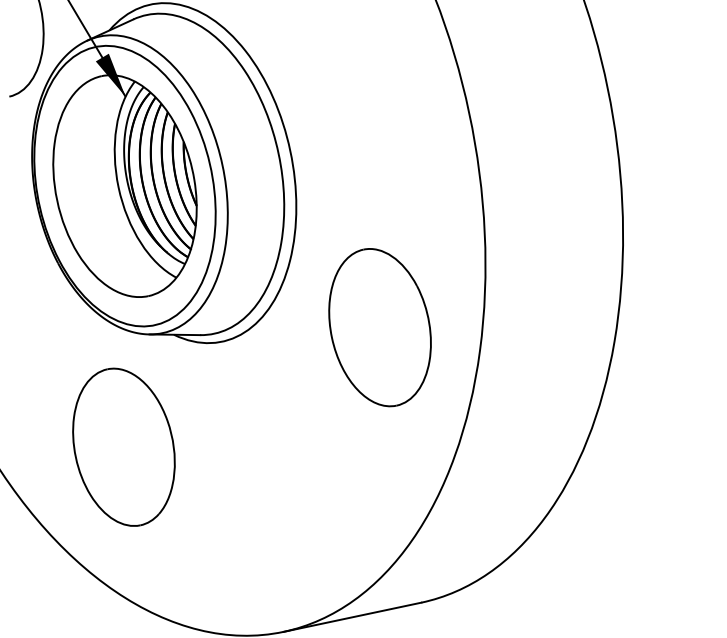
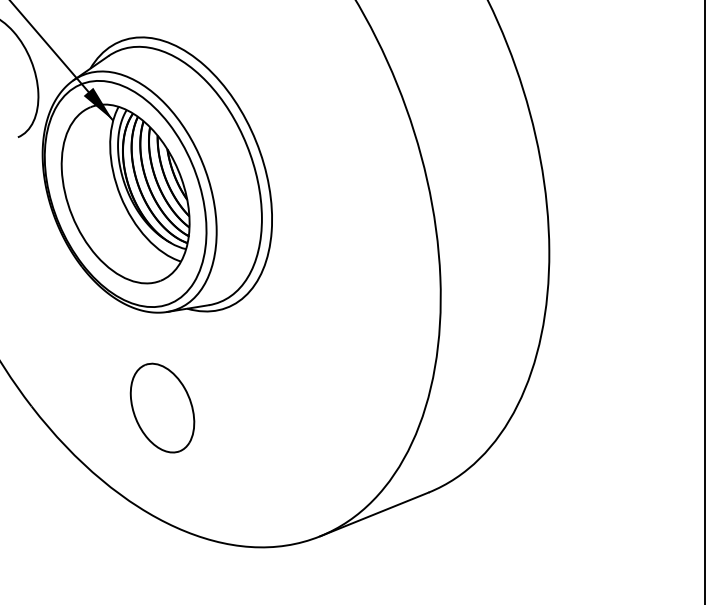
part: (379, 326) -> (354, 272), removed
part: (124, 446) -> (162, 407), size x0.7

